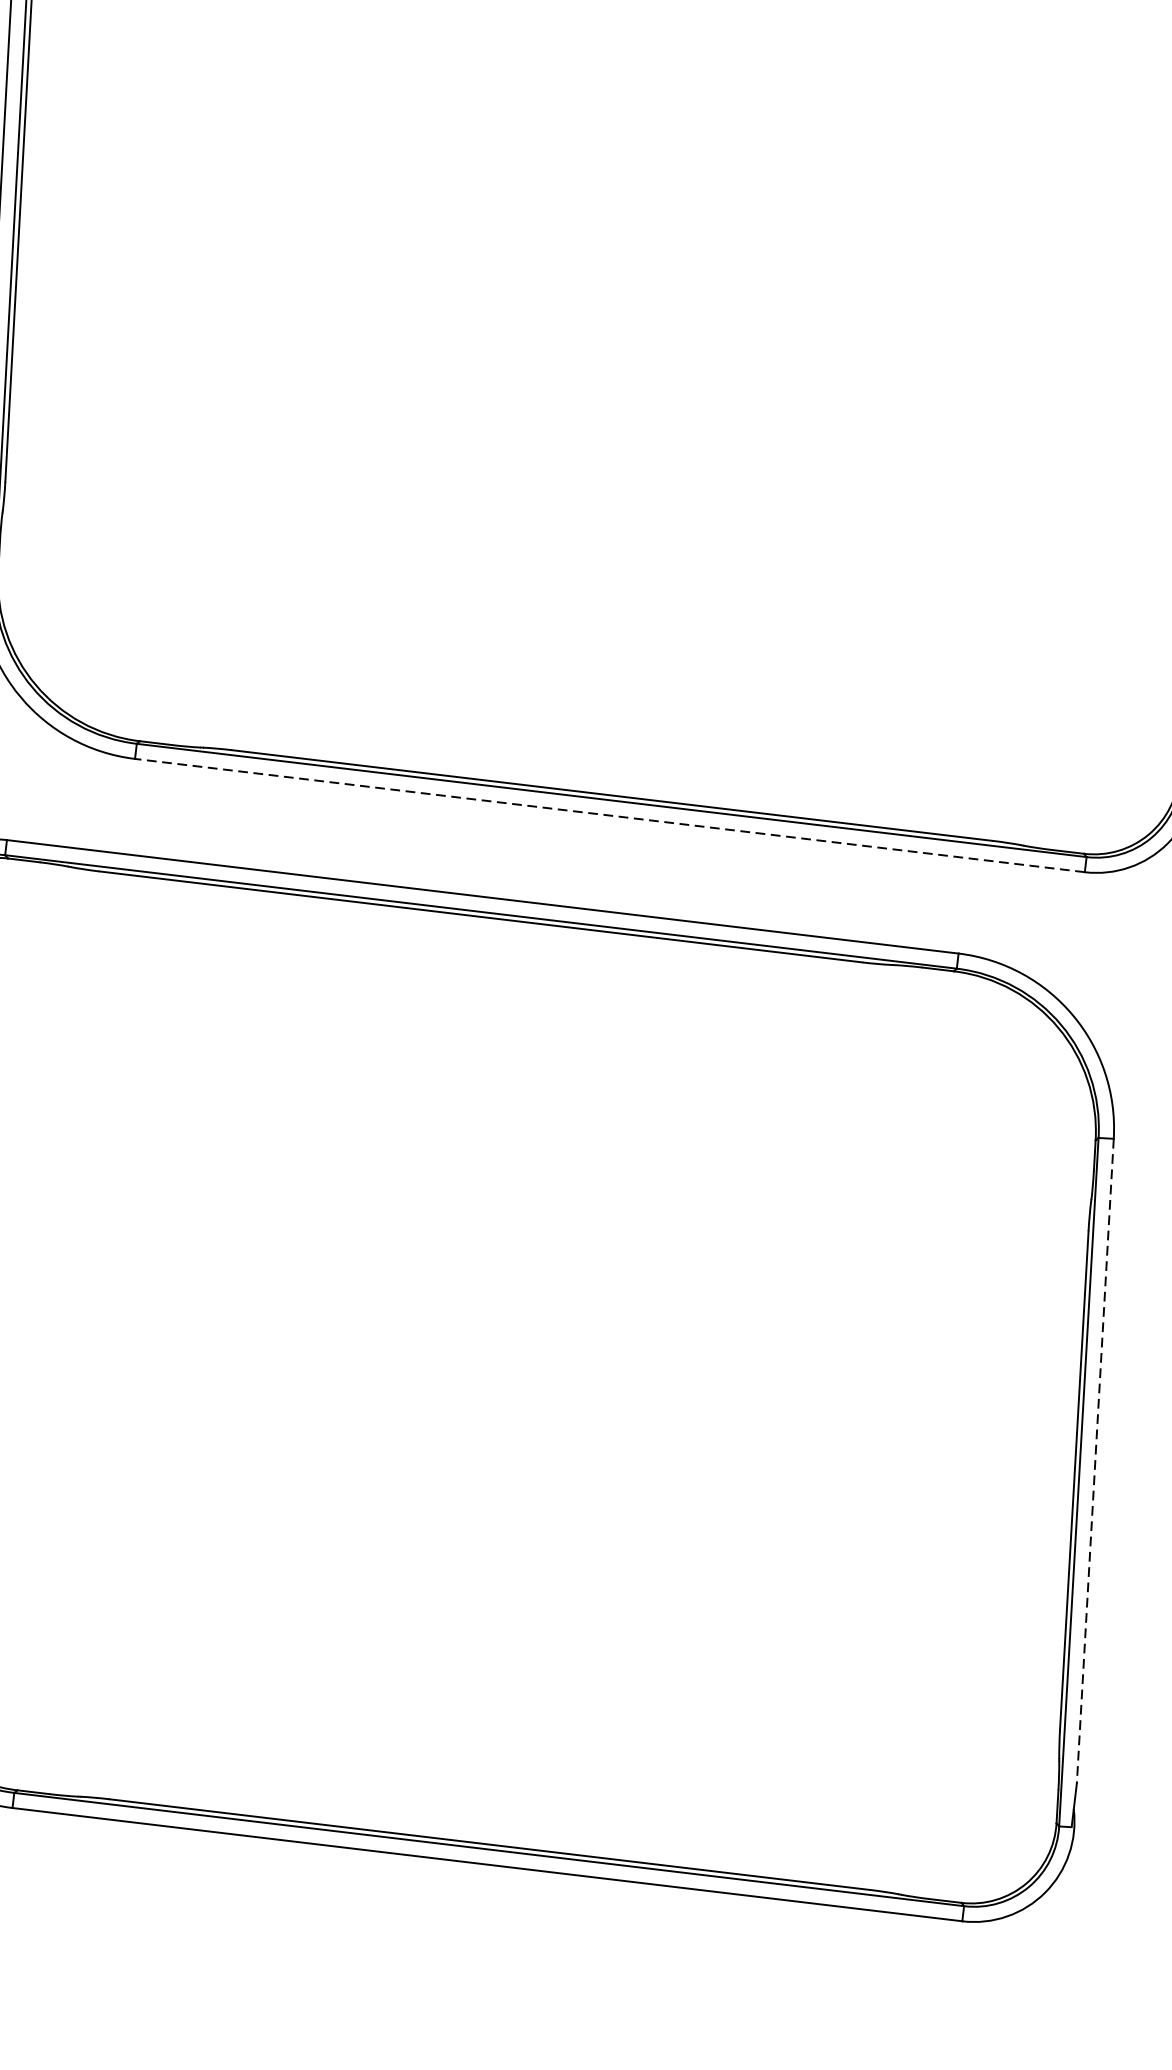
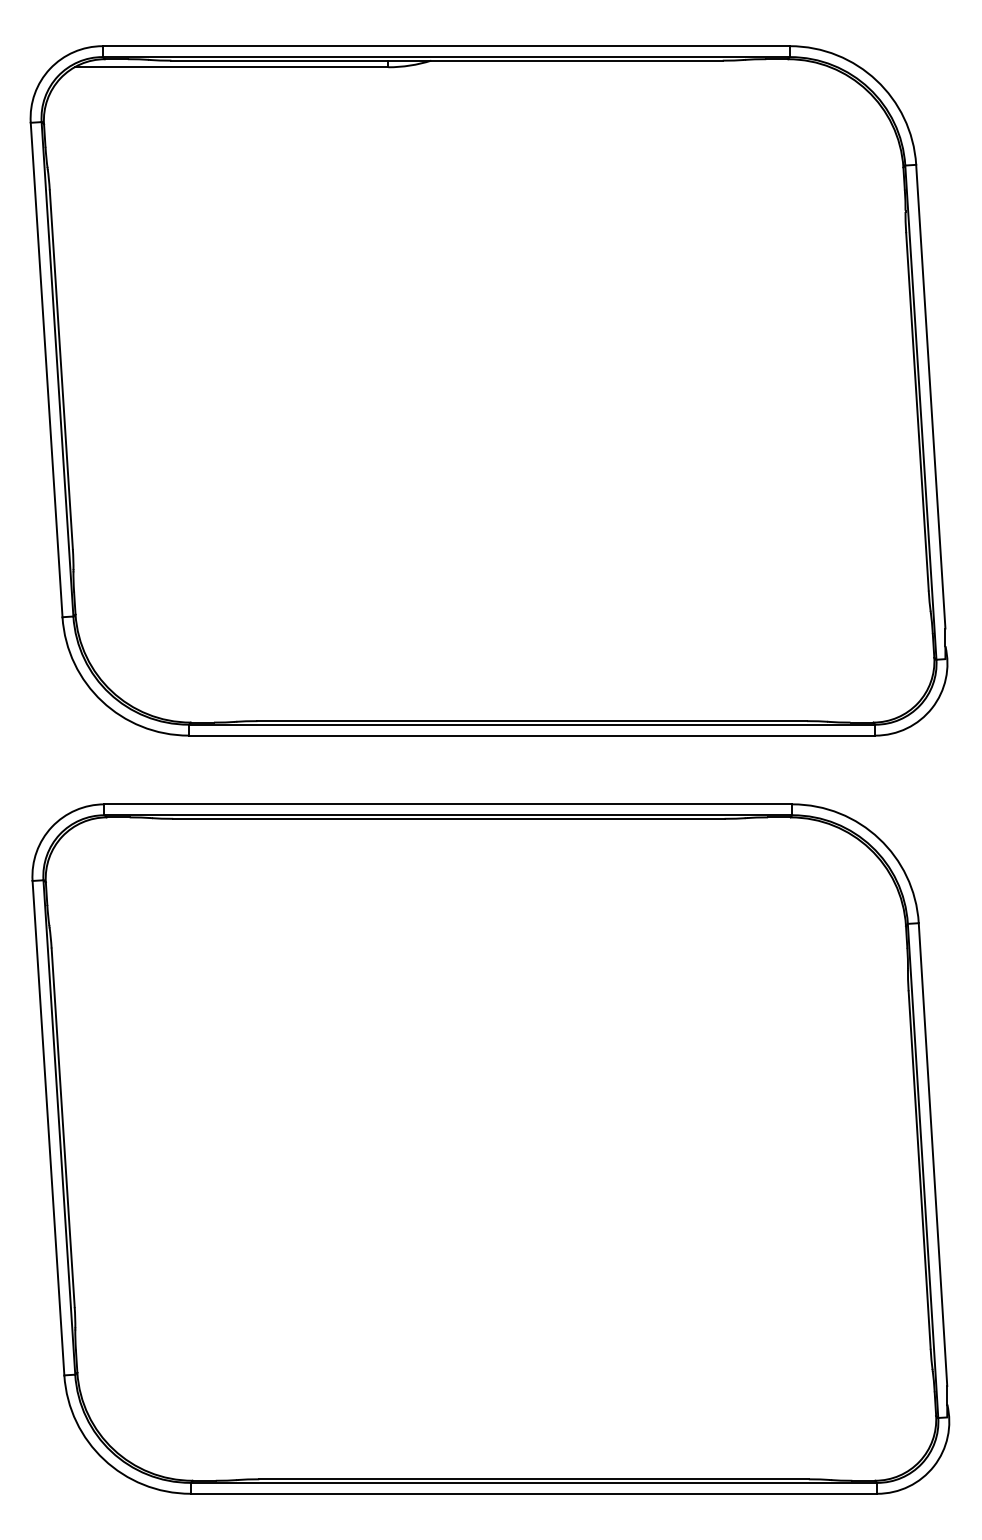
line: (609, 815) -> (531, 735), dashed -> solid
line: (1096, 1461) -> (933, 1154), dashed -> solid

